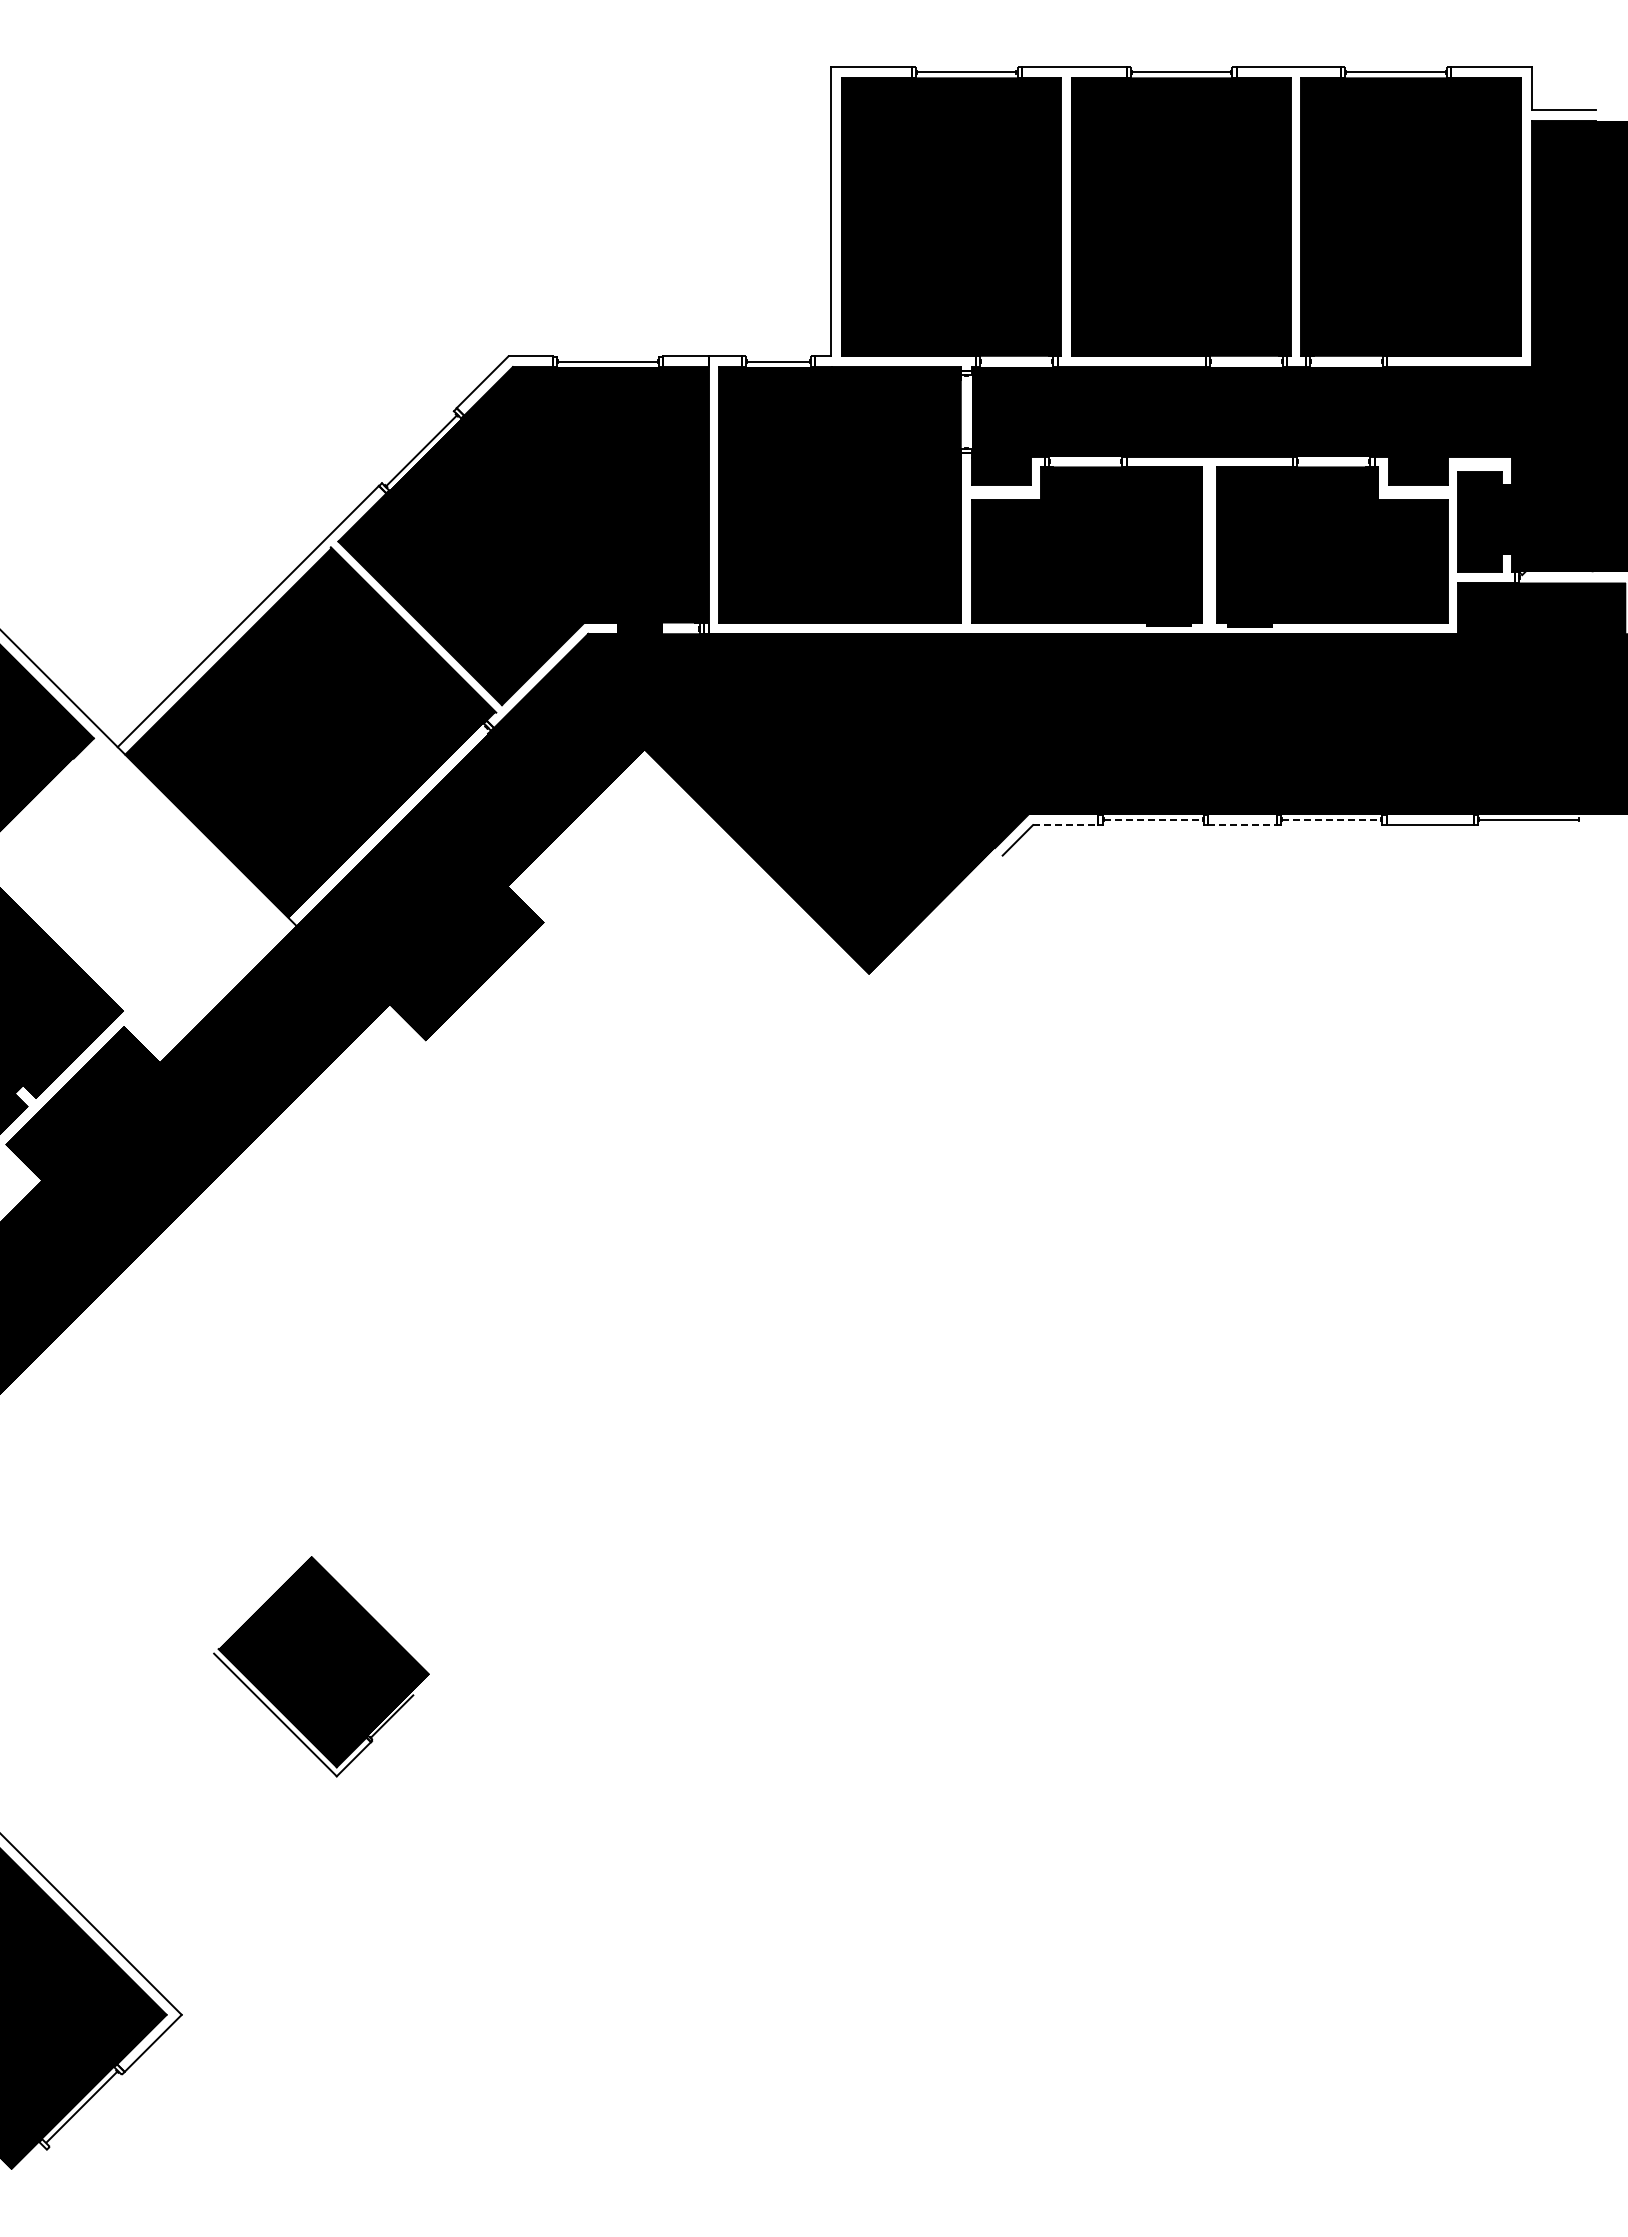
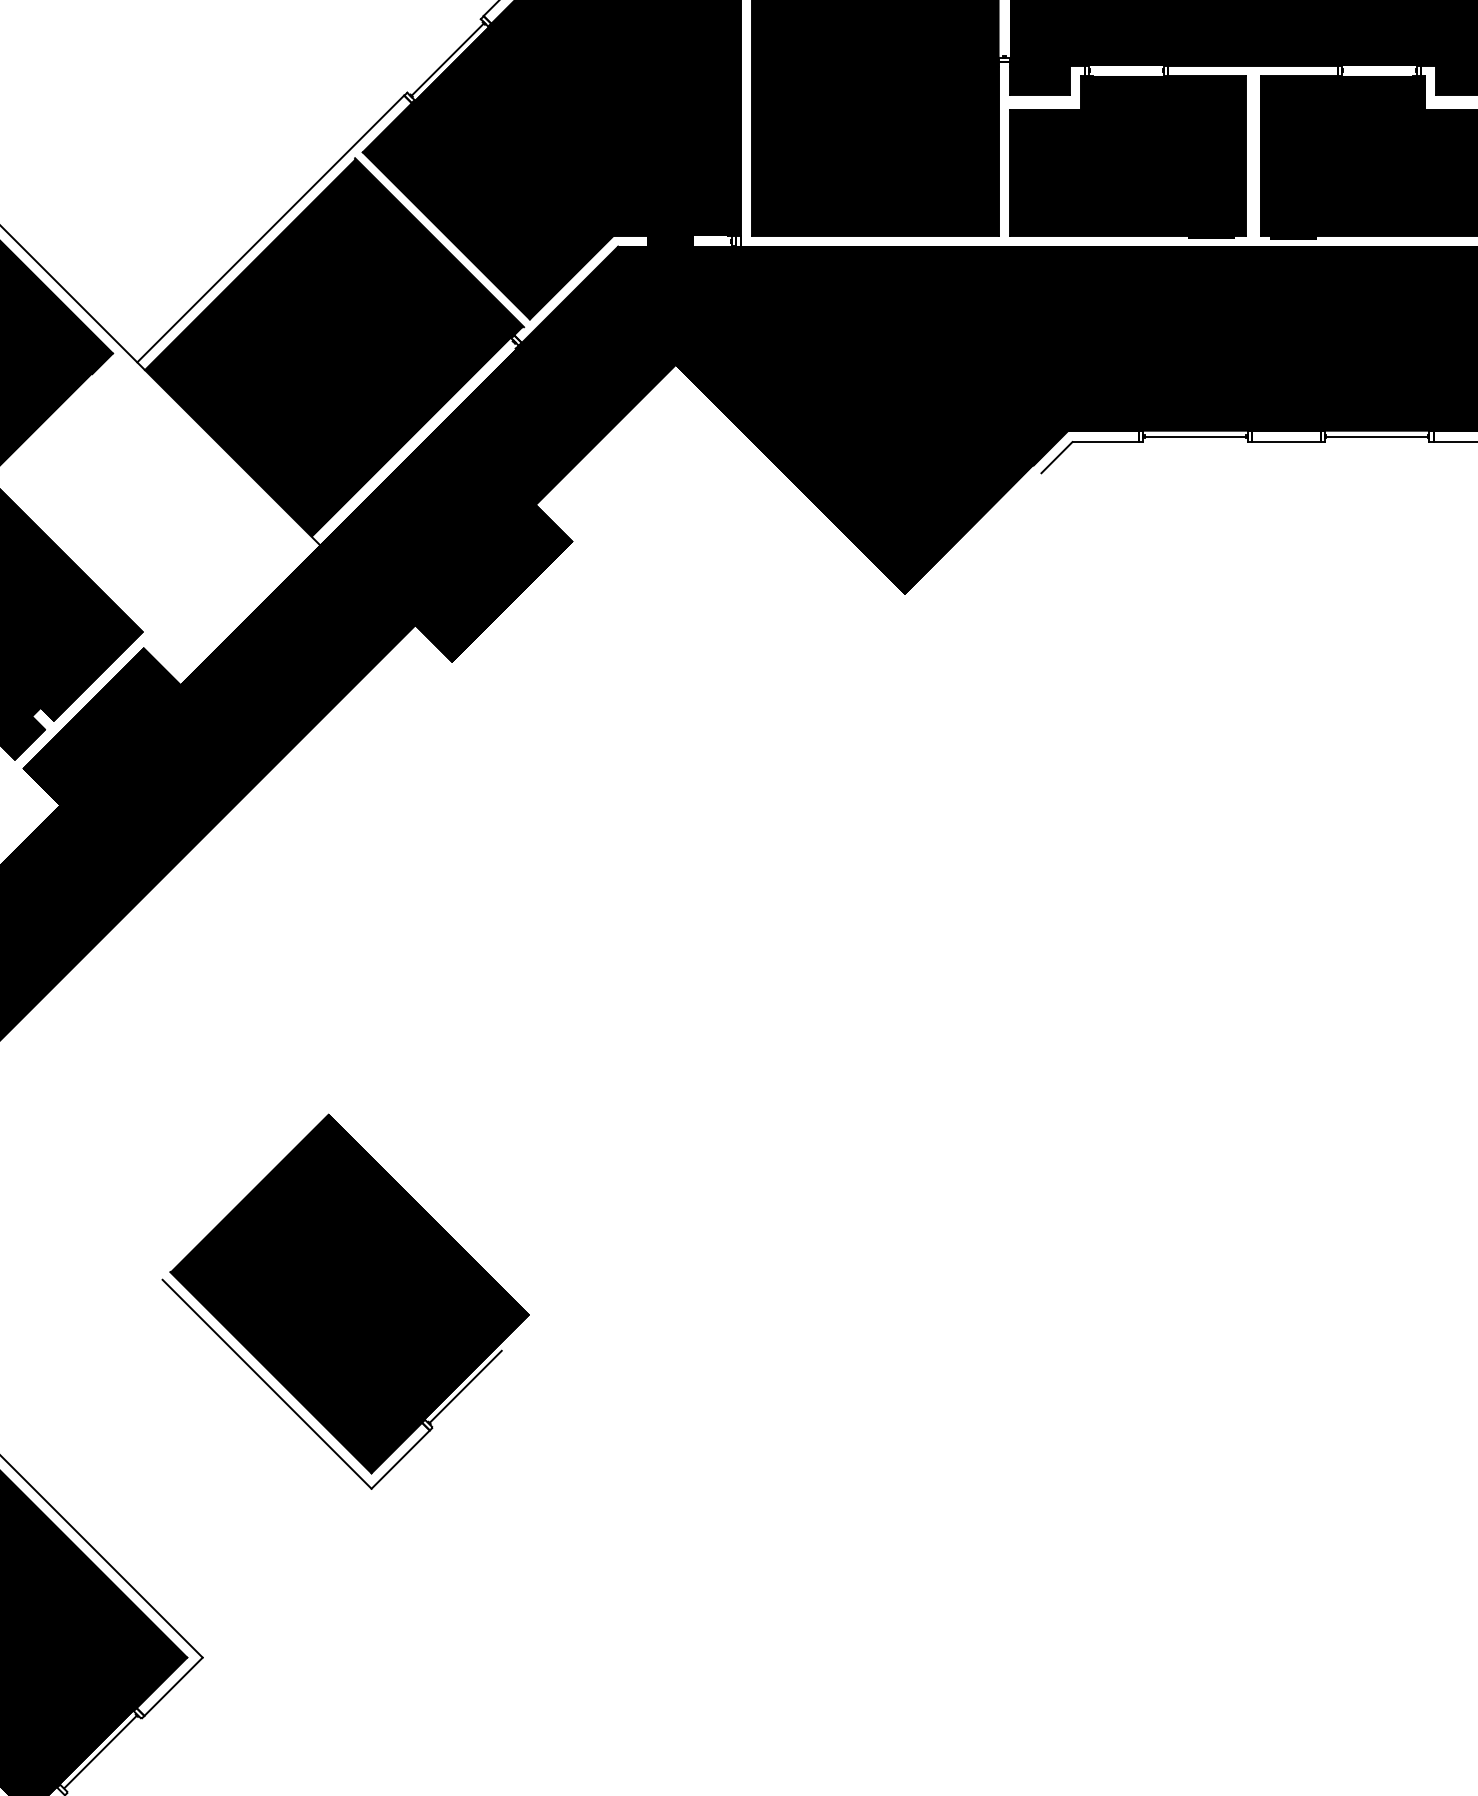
line: (1153, 819) -> (1195, 436), dashed -> solid
line: (1331, 819) -> (1377, 436), dashed -> solid
line: (1065, 825) -> (1105, 442), dashed -> solid
line: (1242, 825) -> (1286, 442), dashed -> solid
part: (321, 1666) -> (345, 1301), size x1.67

